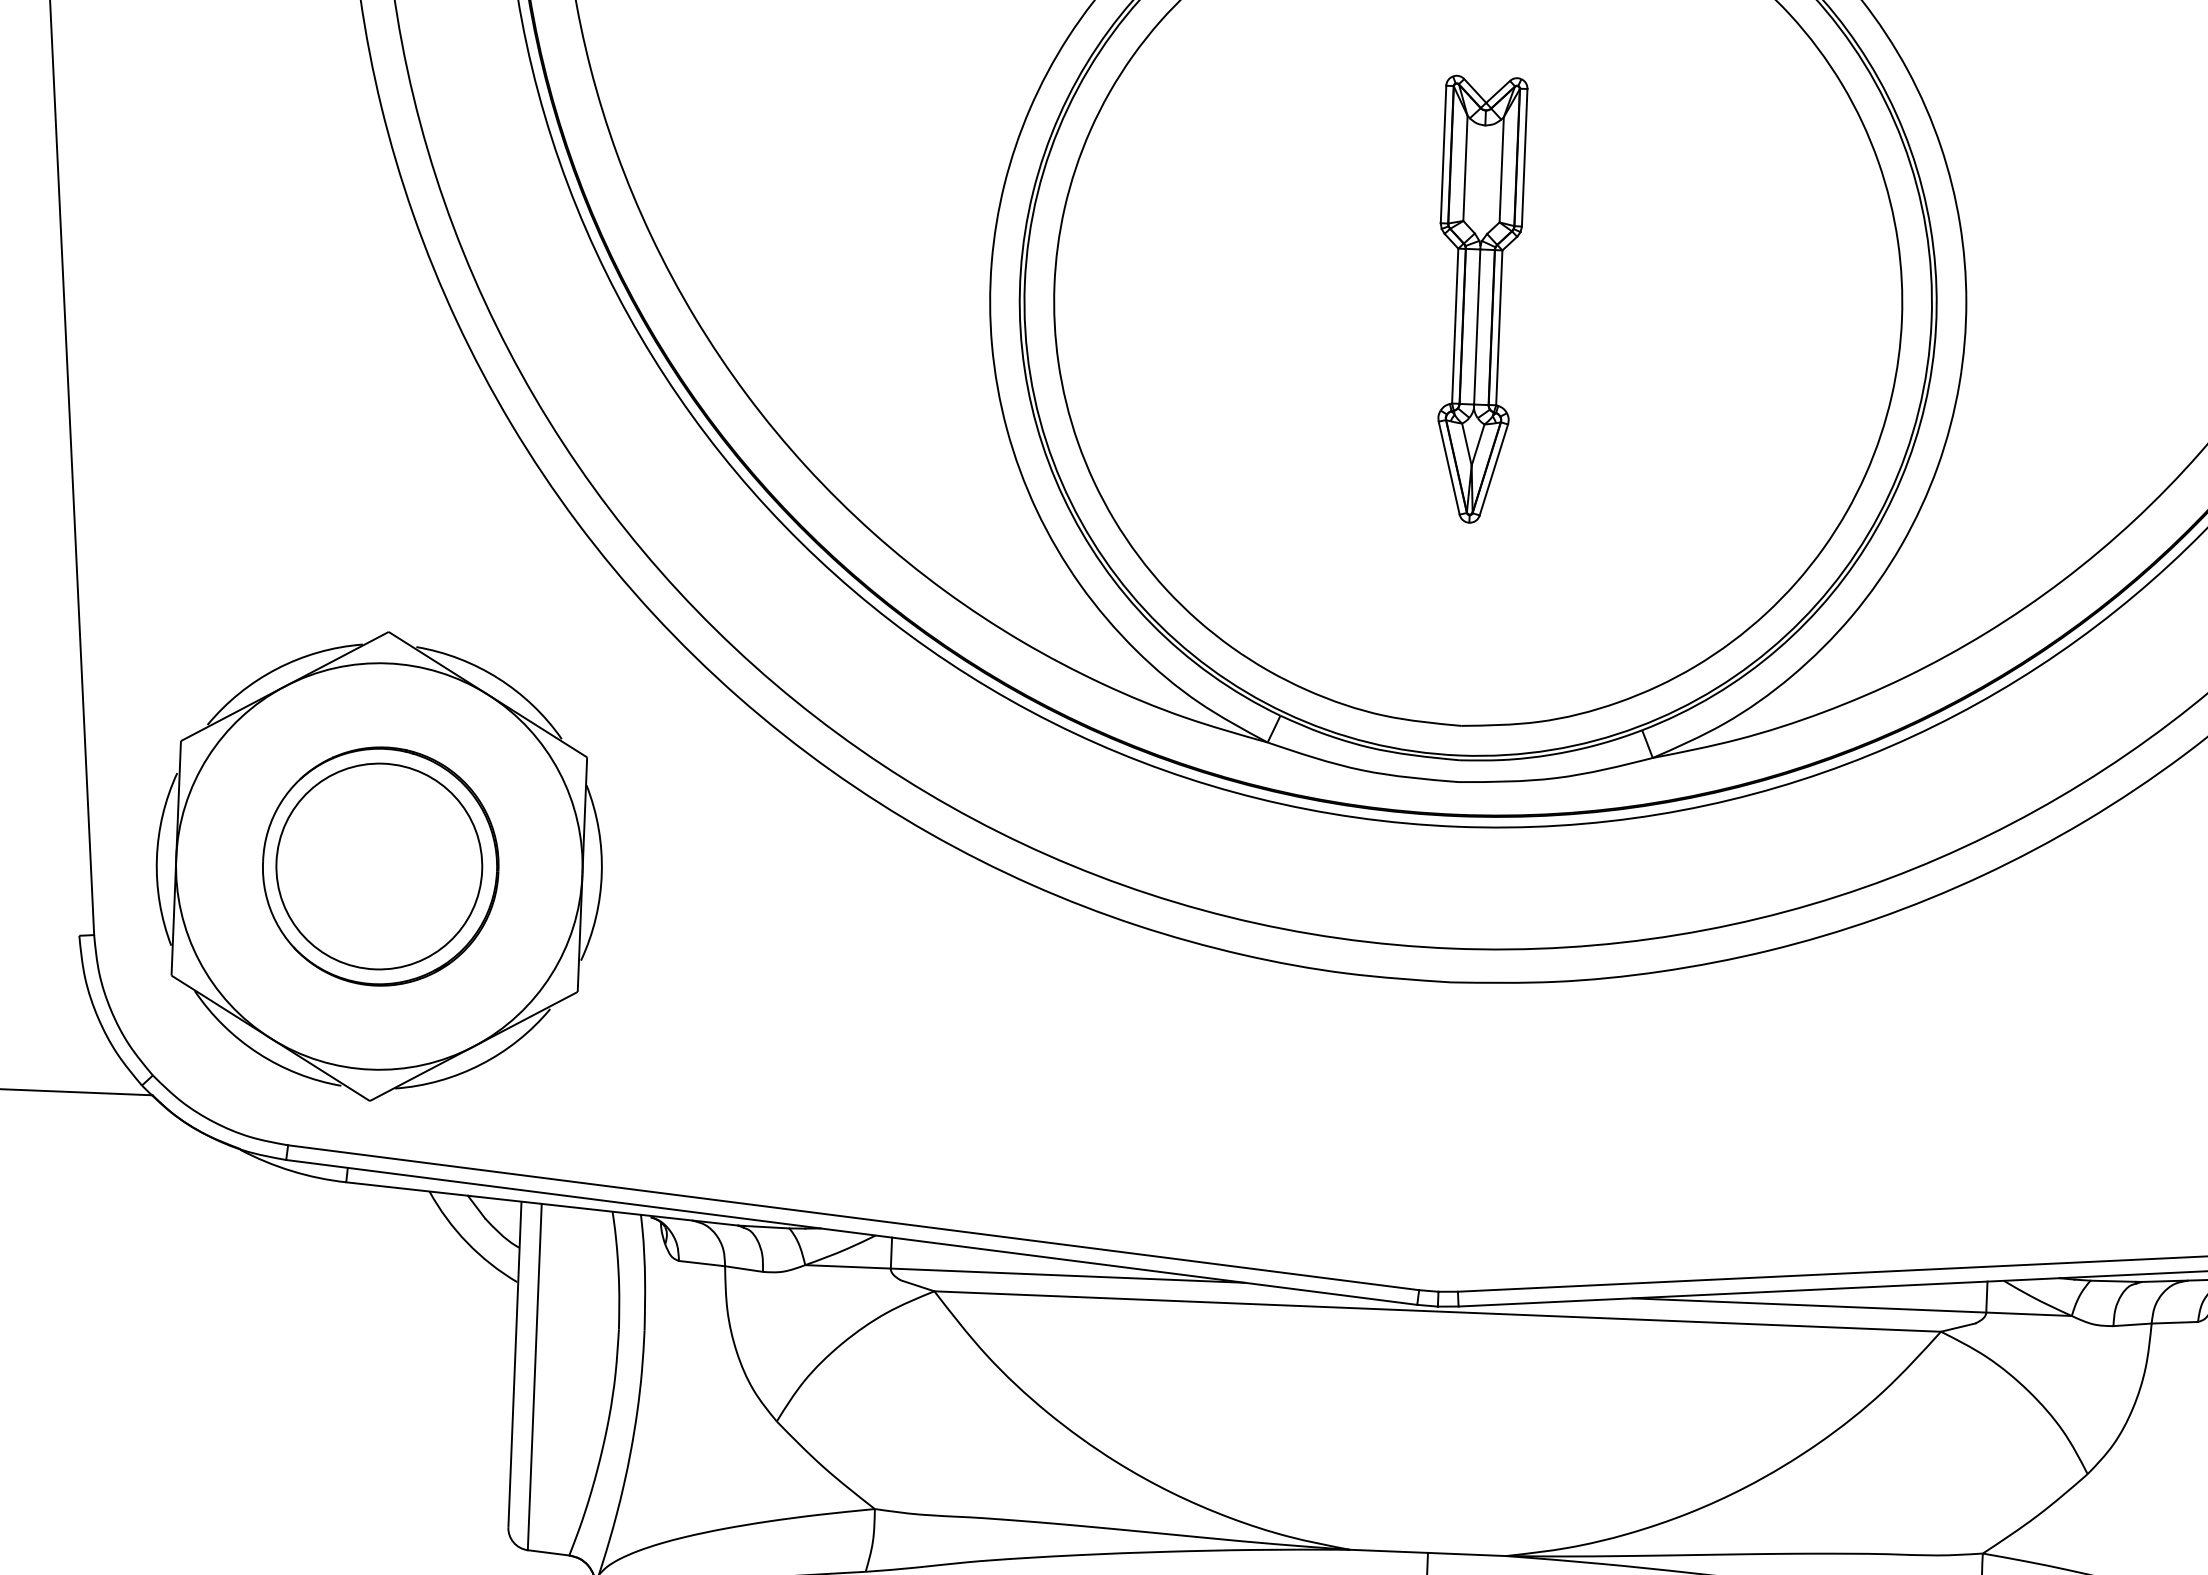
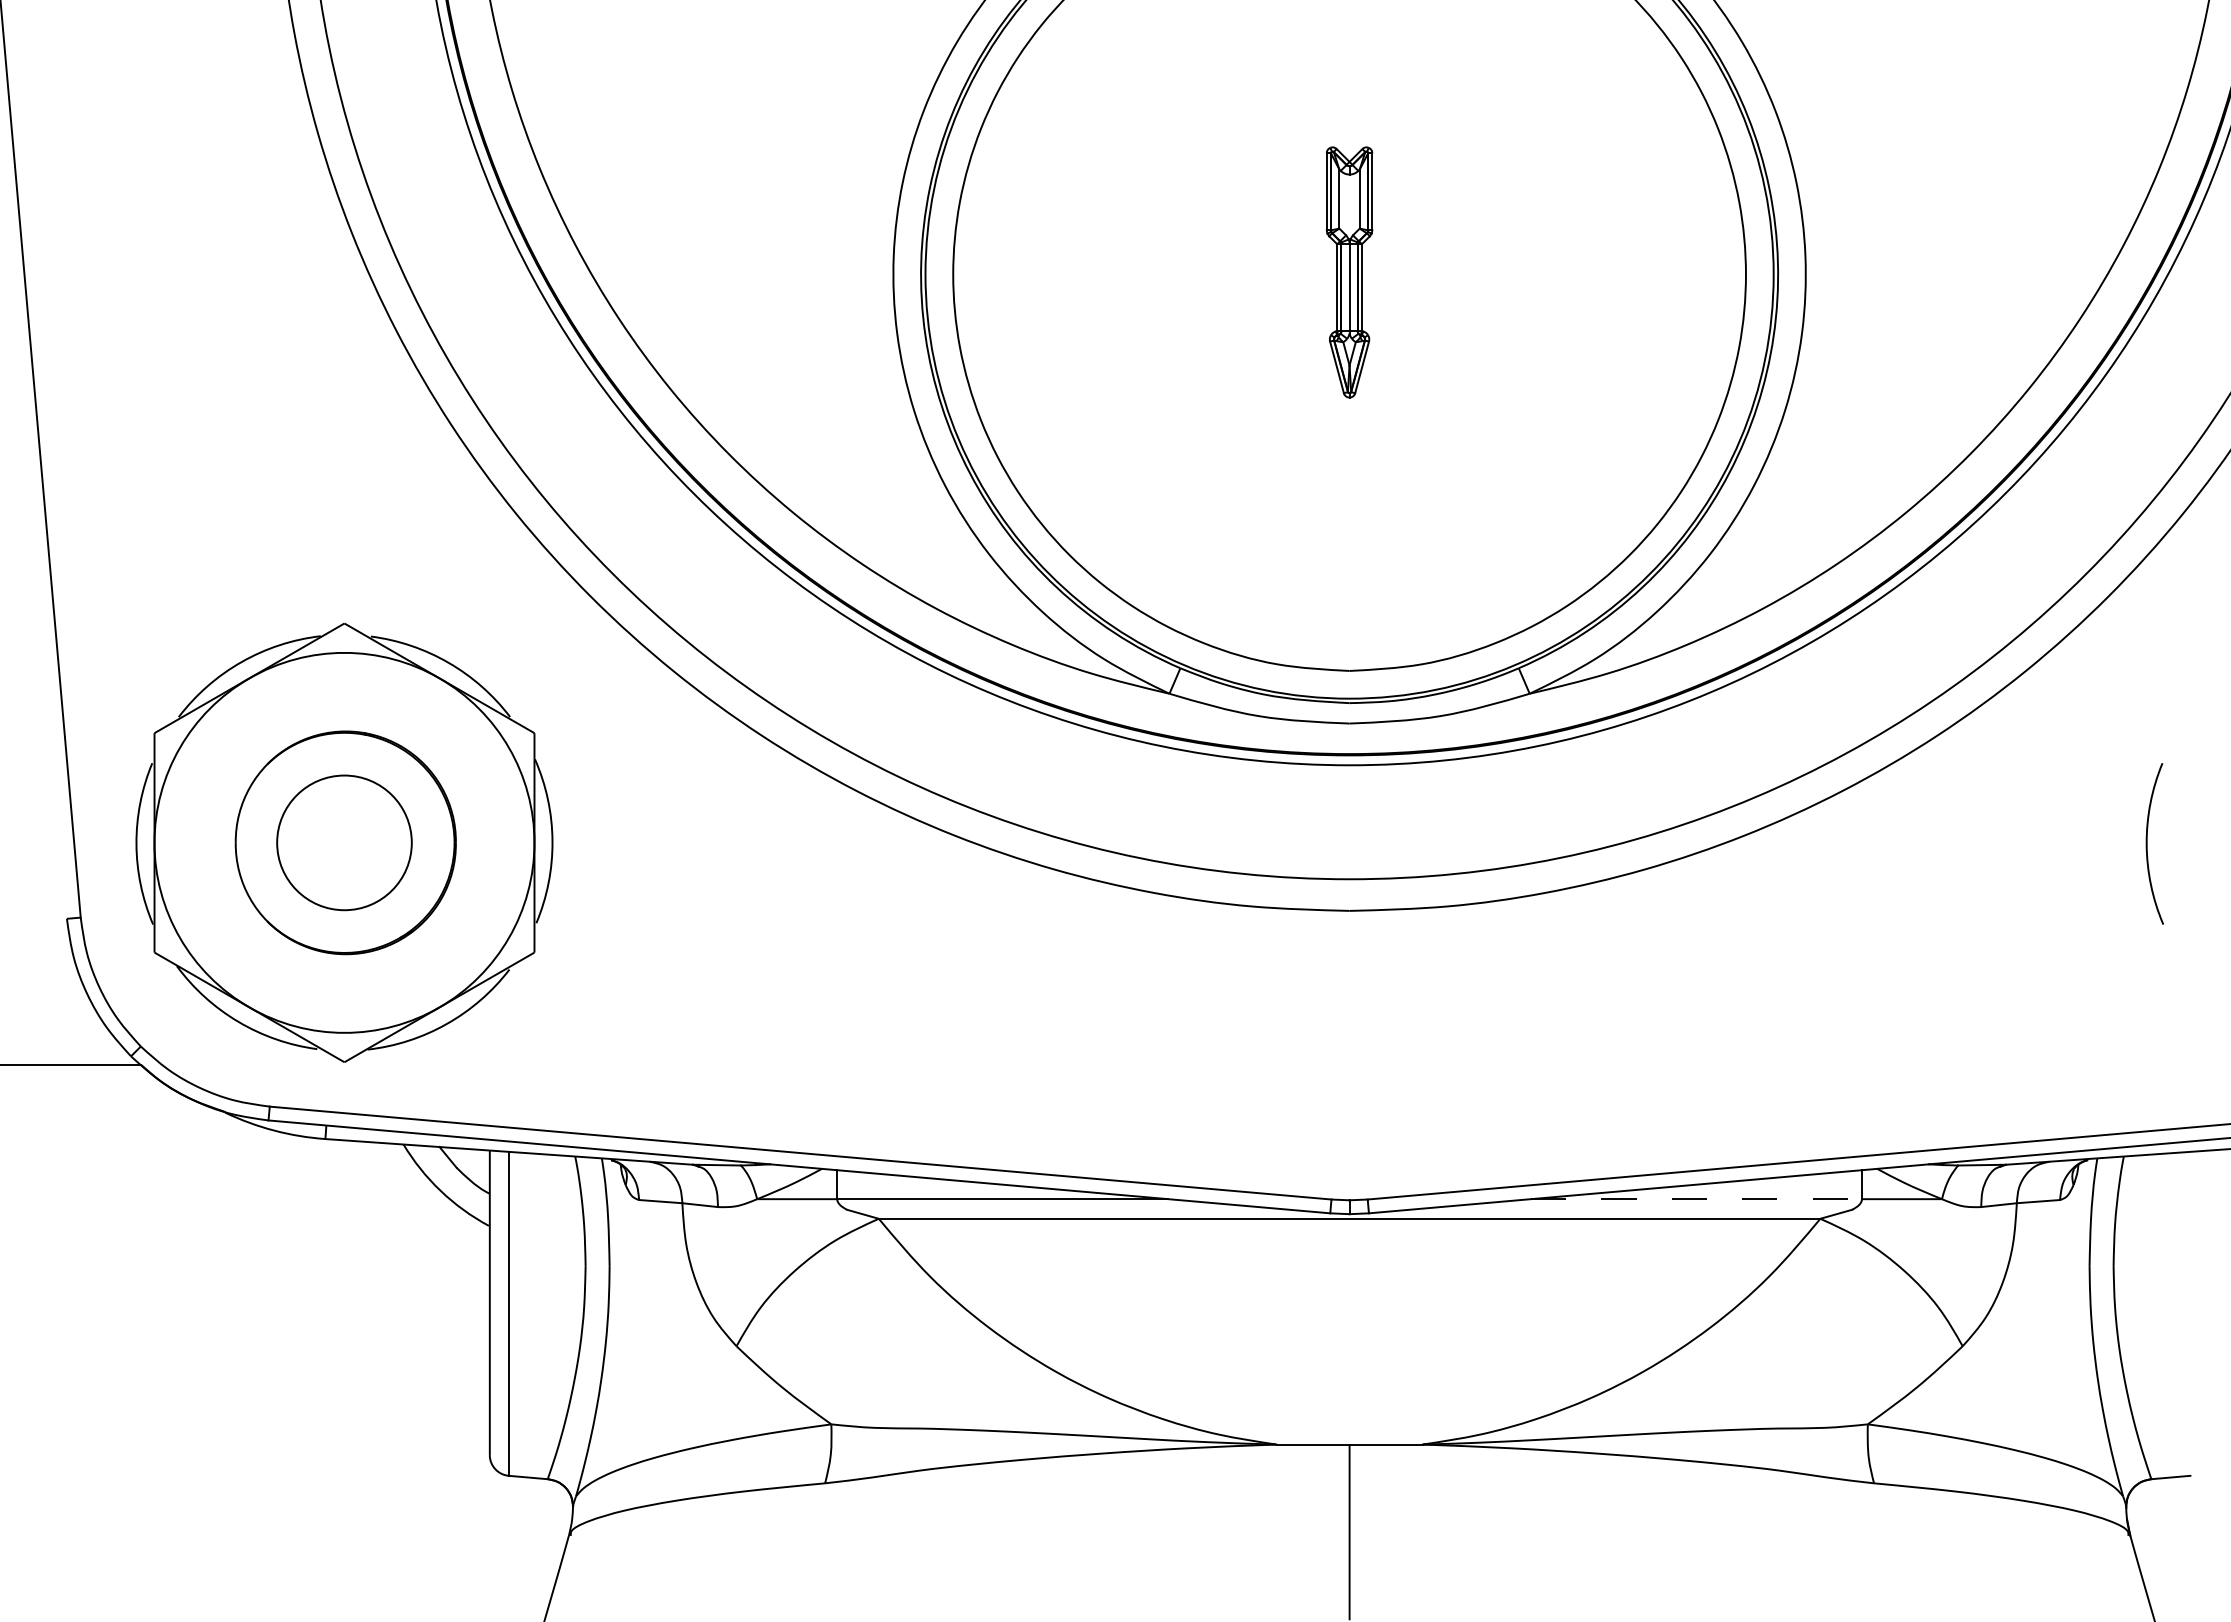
part: (1478, 299) -> (1349, 272), size x0.6
circle: (379, 866) -> (344, 842), size x0.7
line: (1809, 1305) -> (1696, 1199), solid -> dashed

